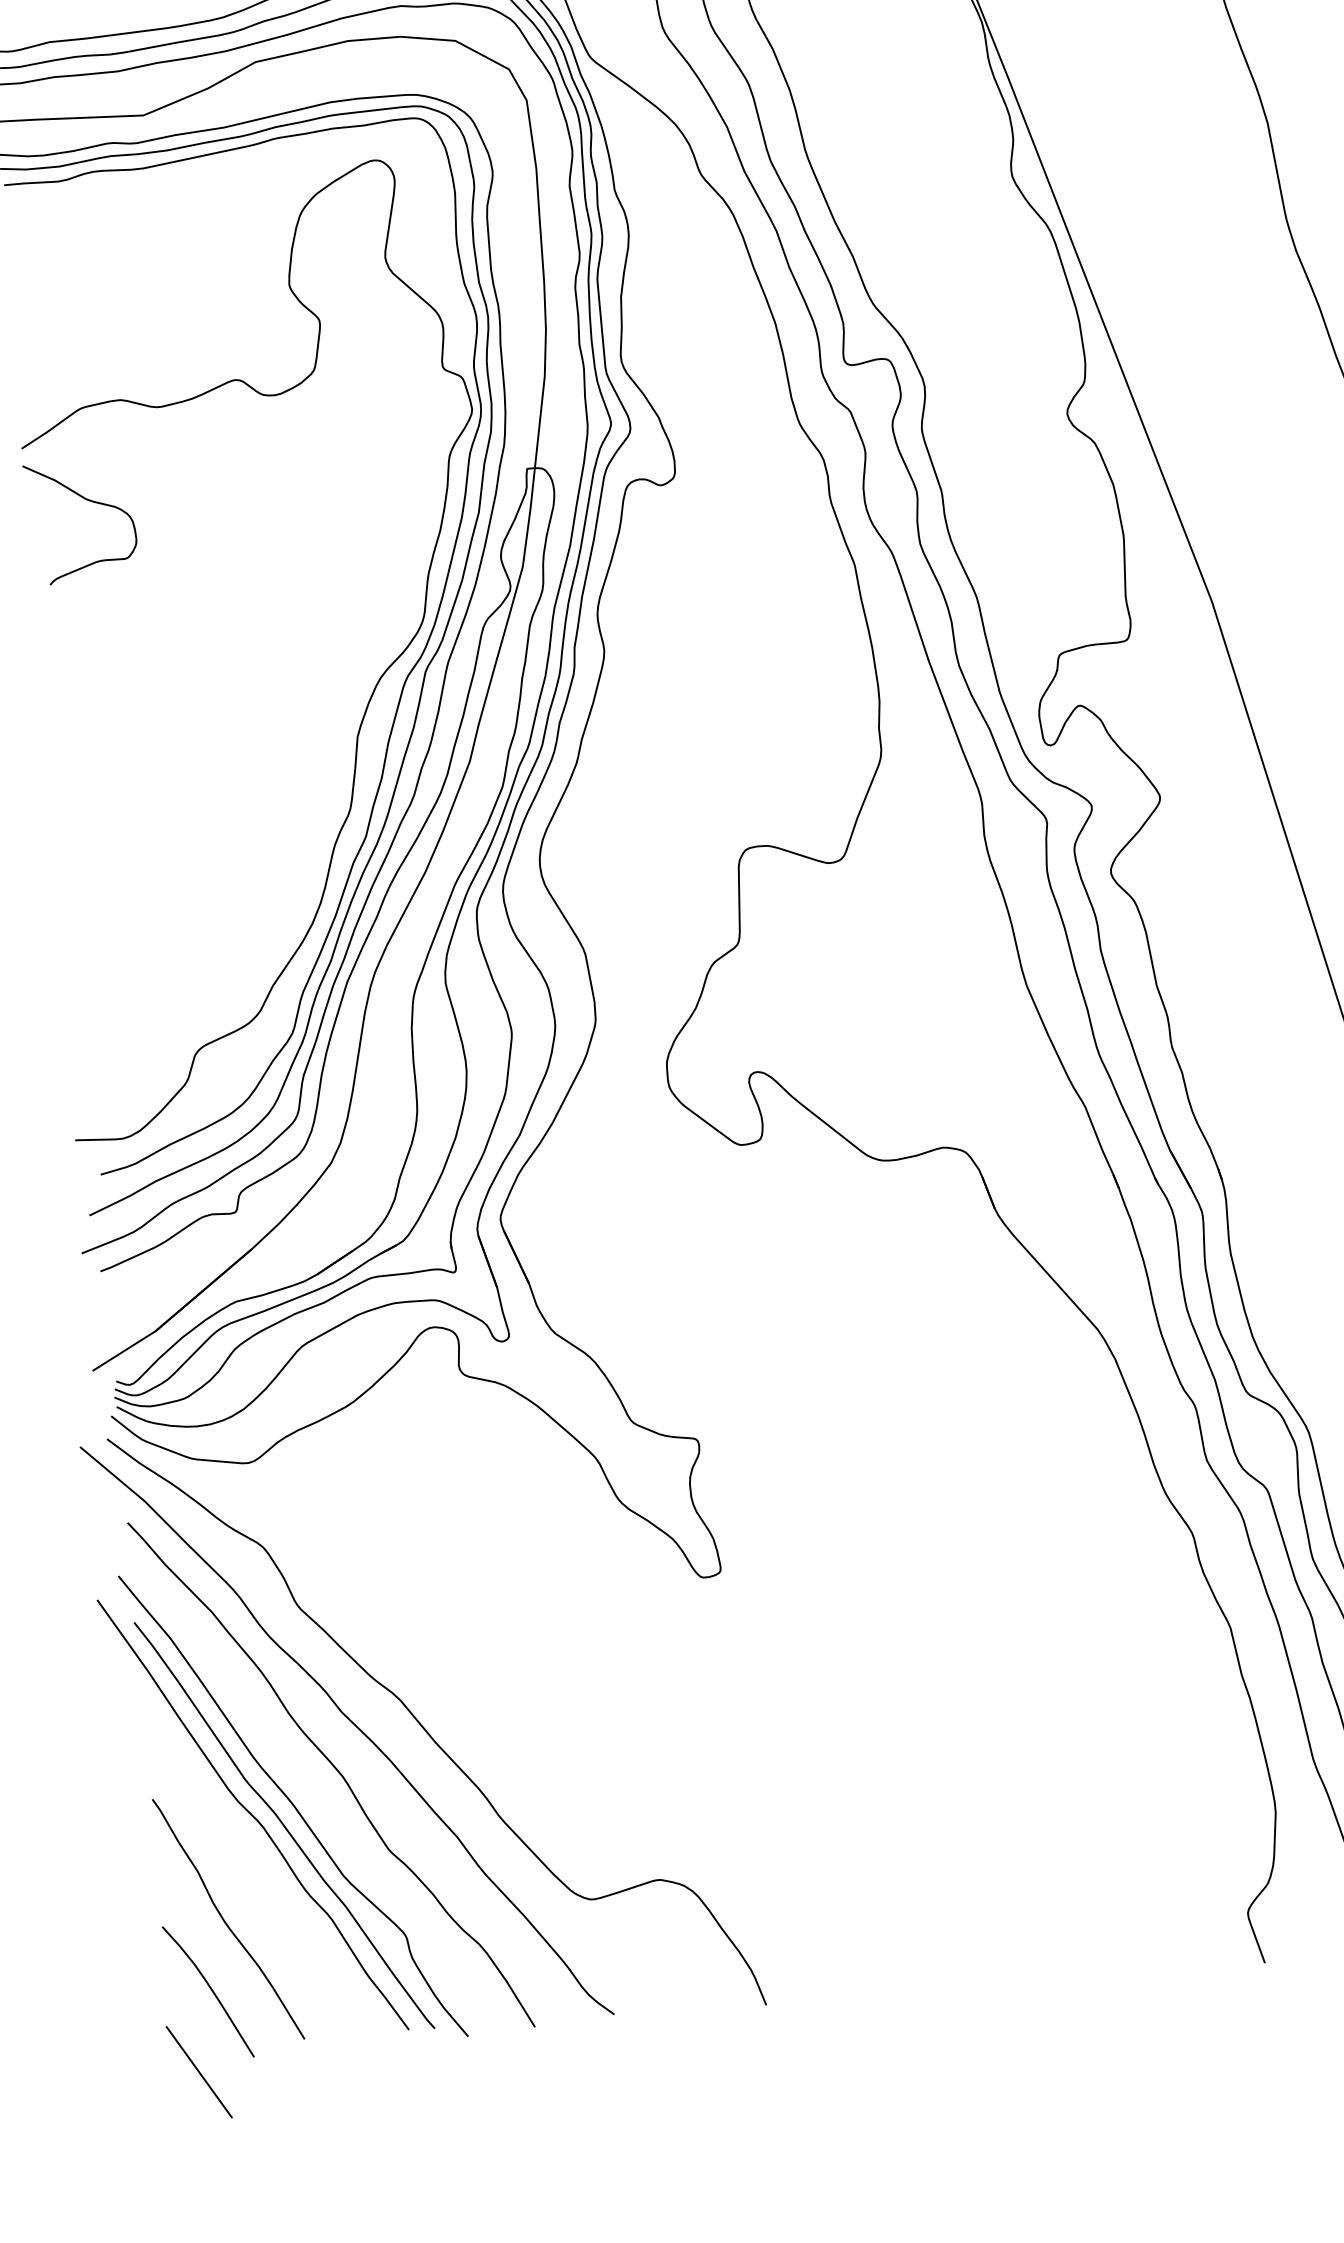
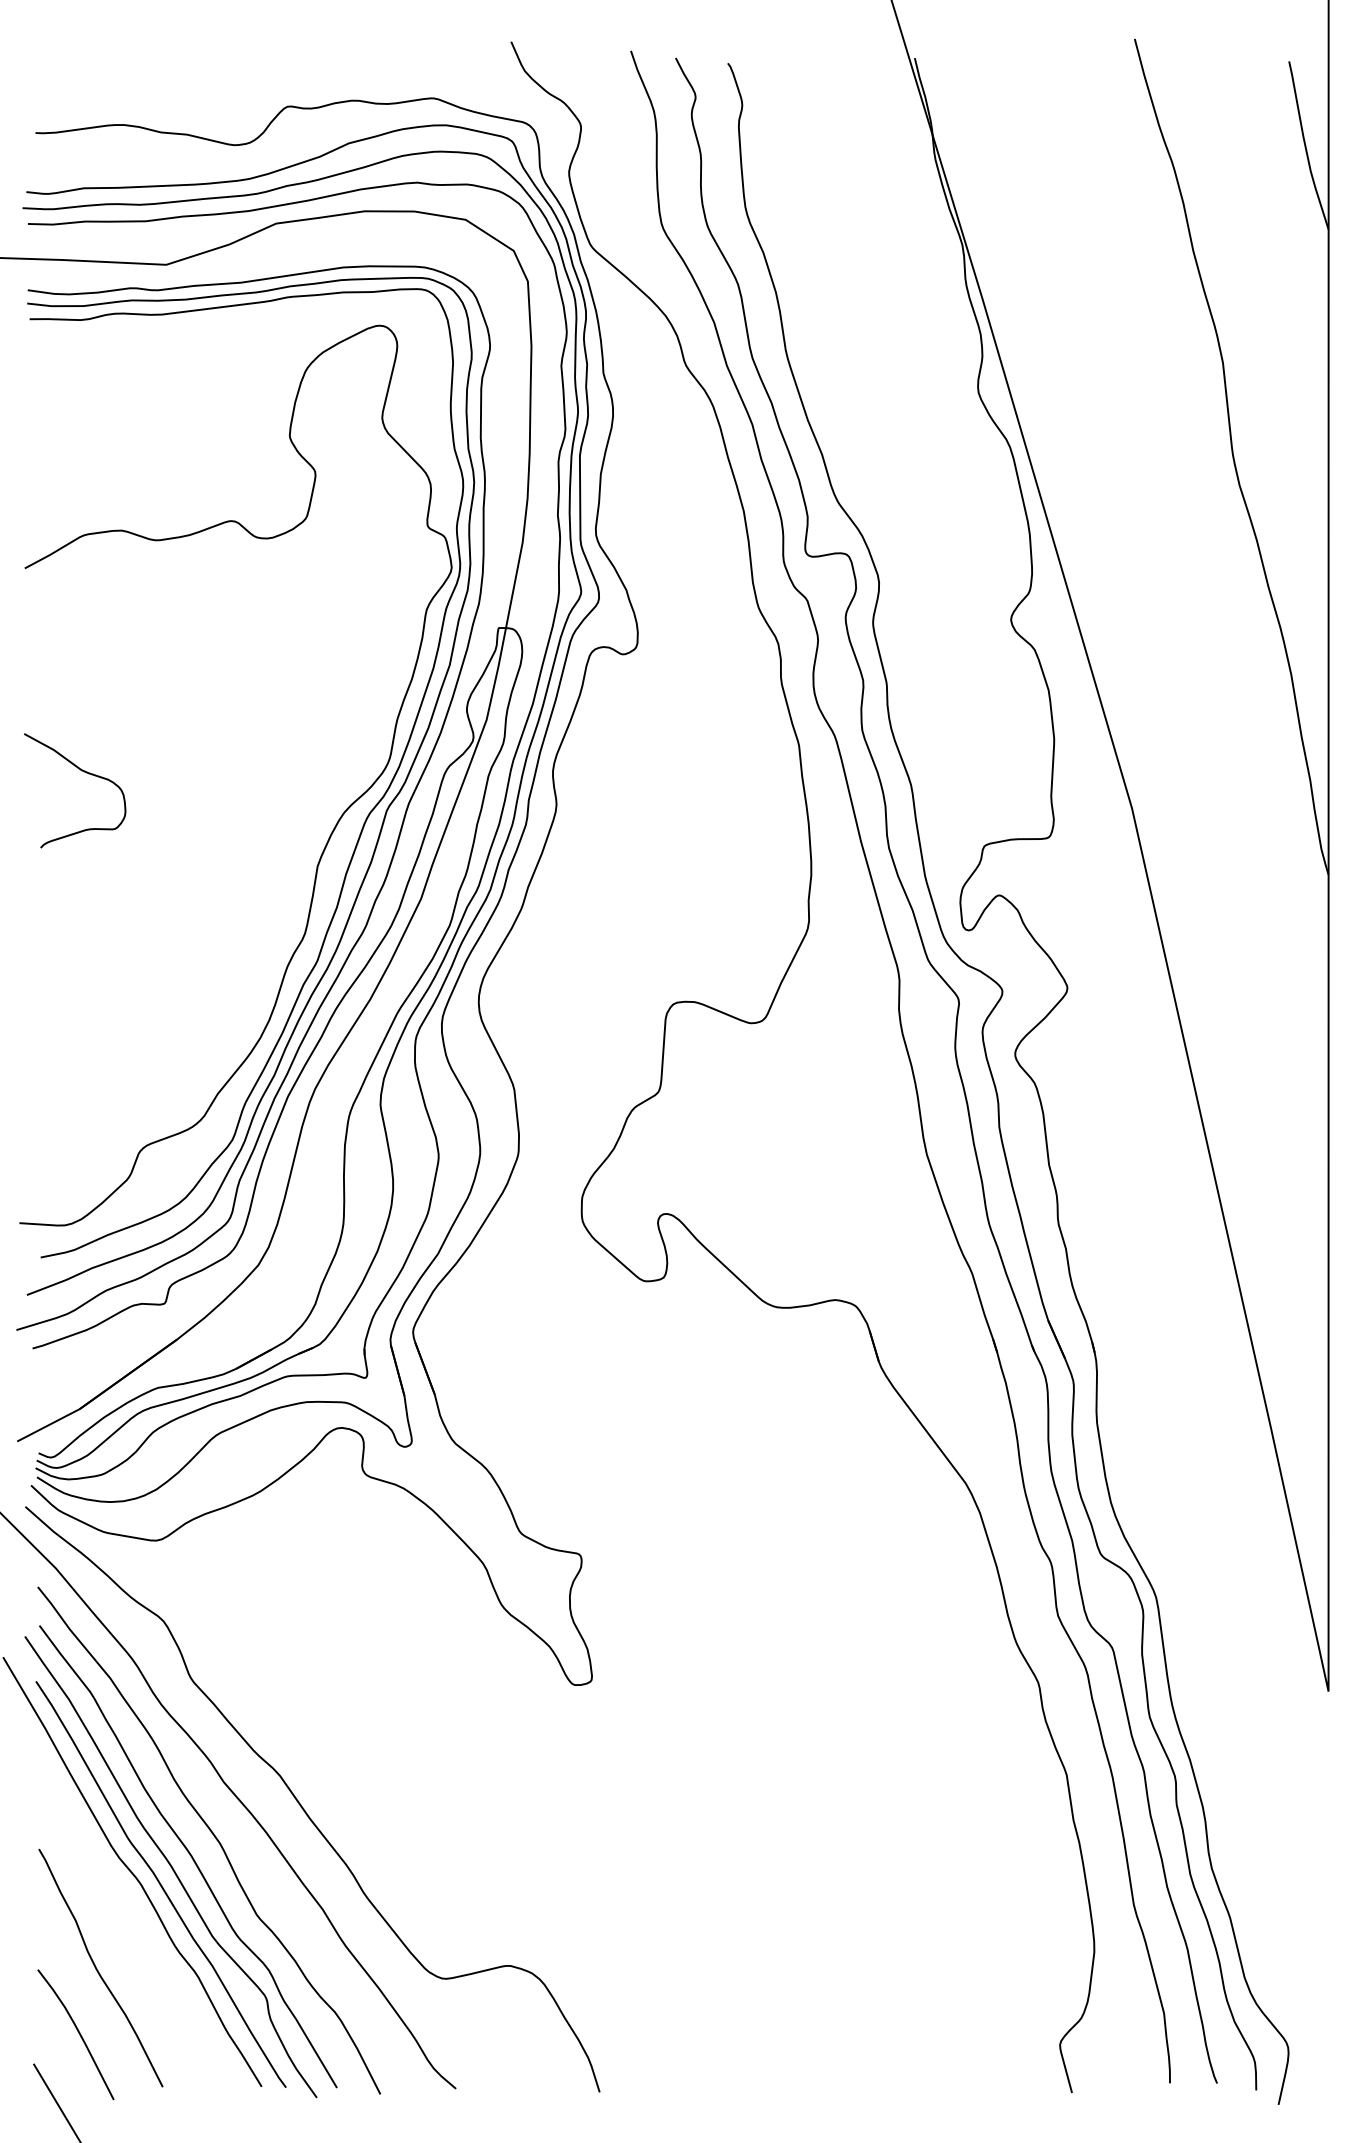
curve: (86, 500) -> (81, 771), moved
curve: (311, 1792) -> (189, 1855), added

